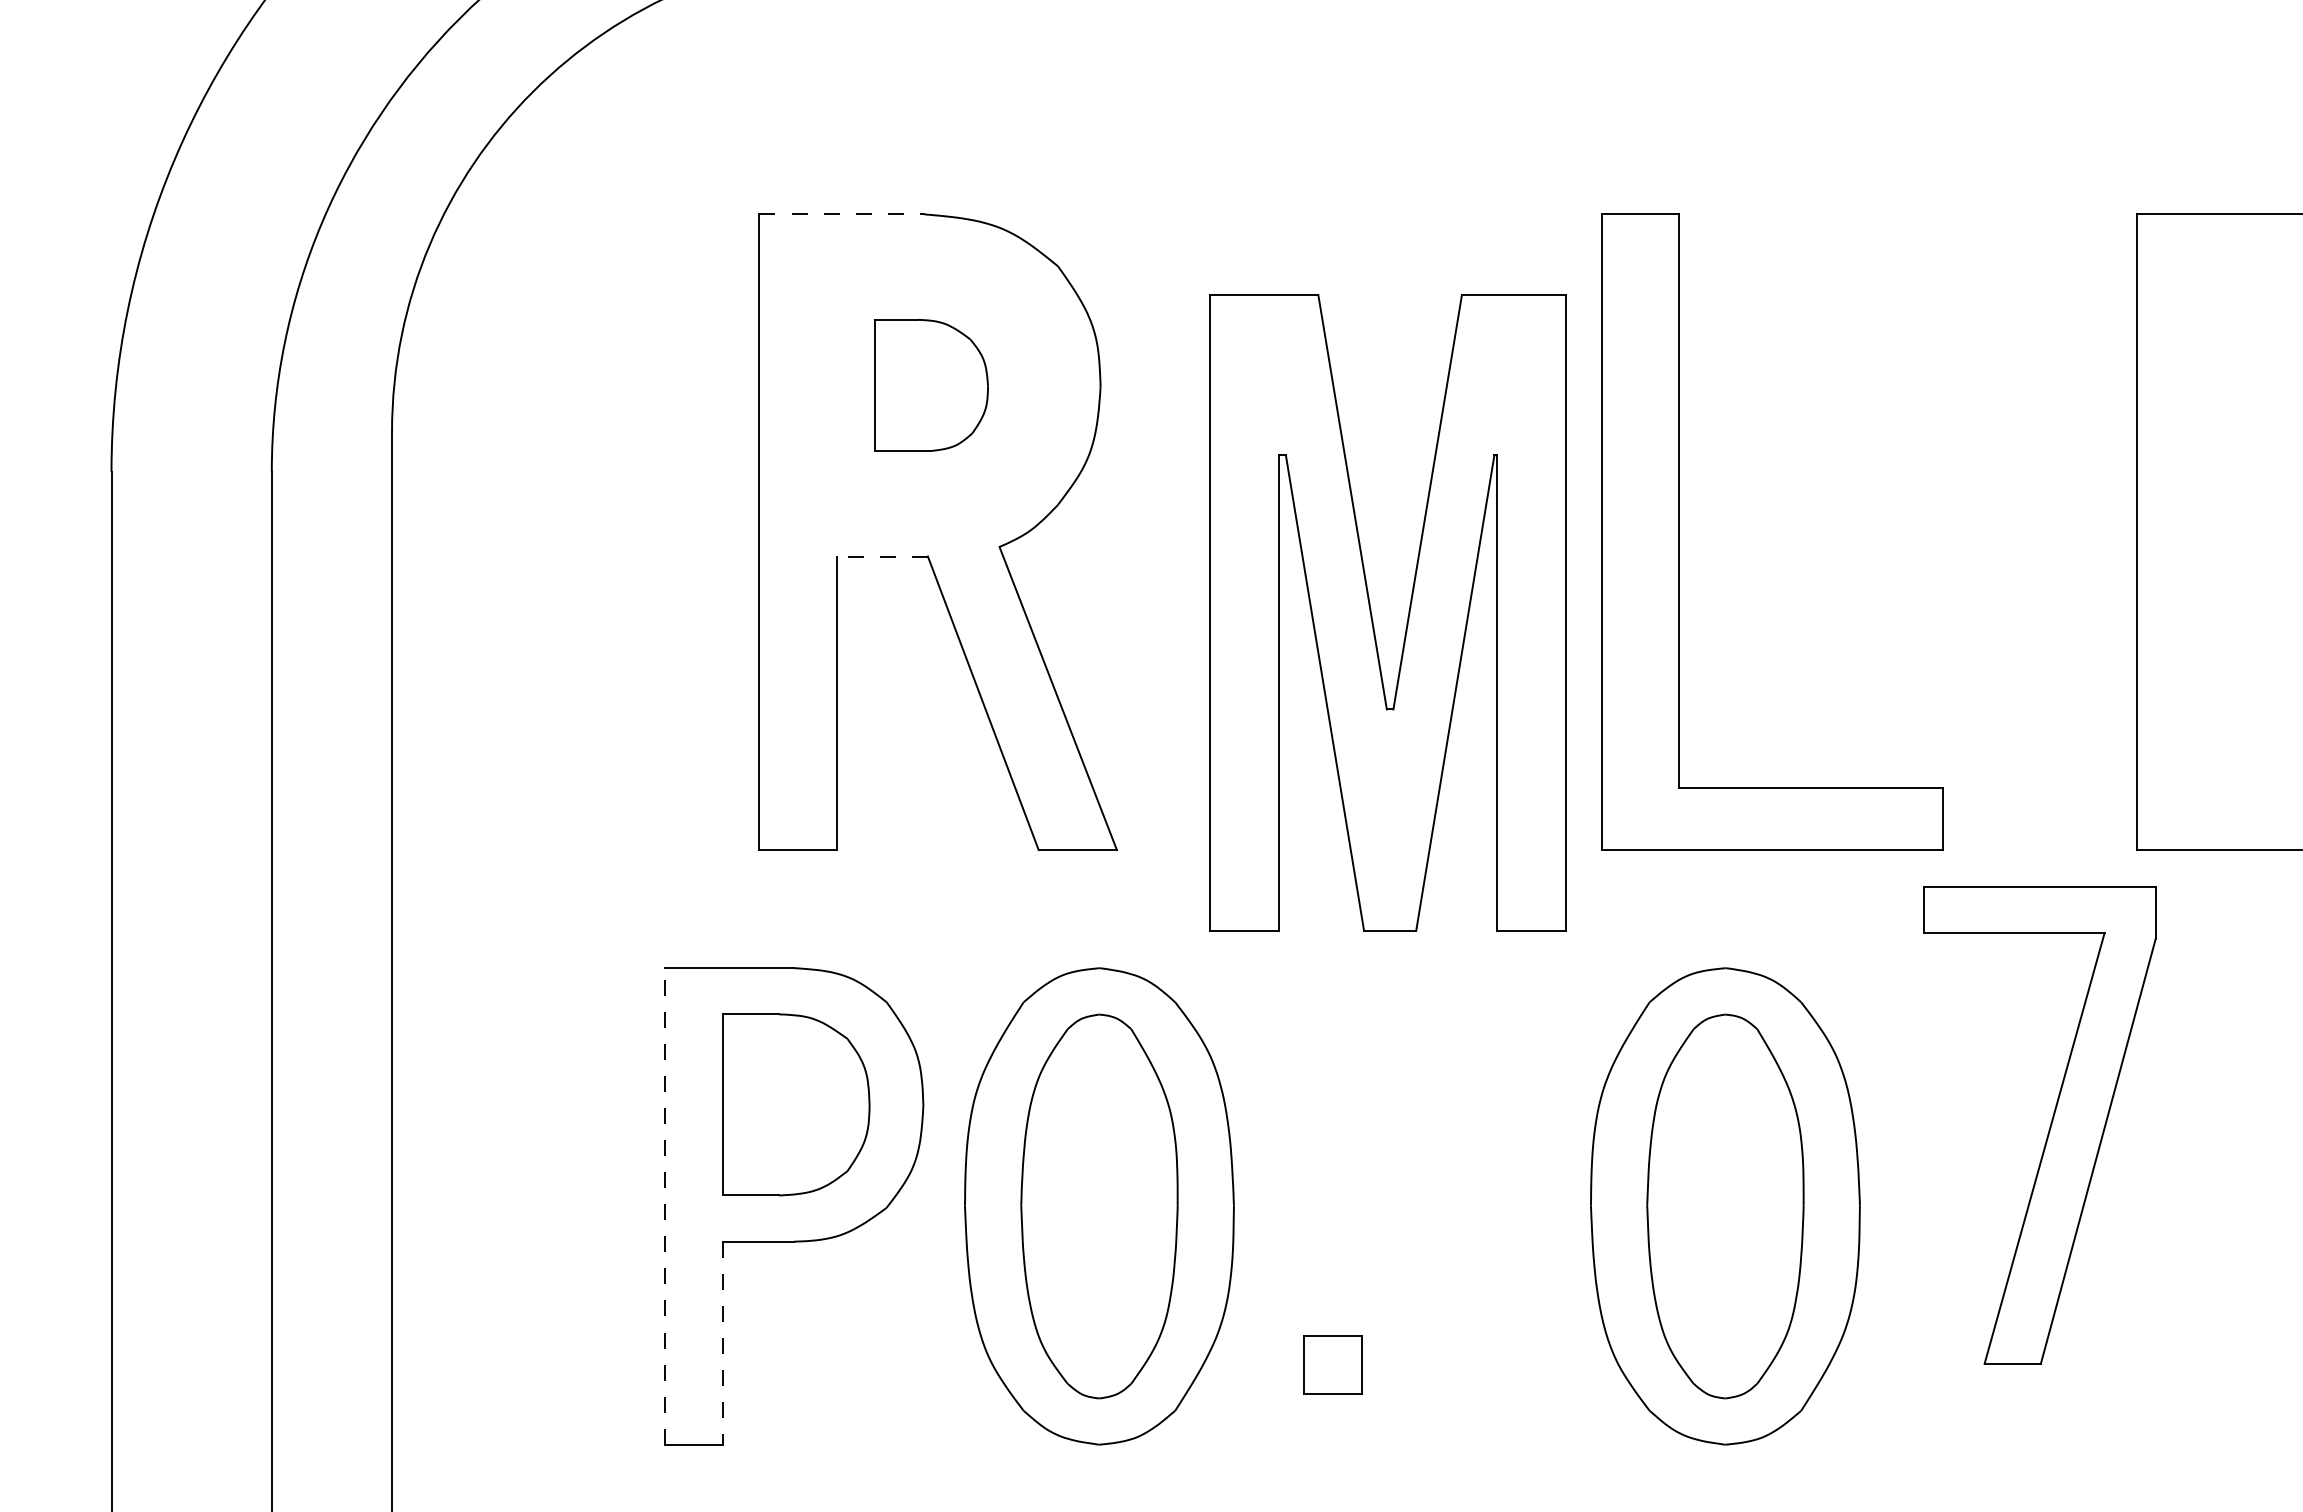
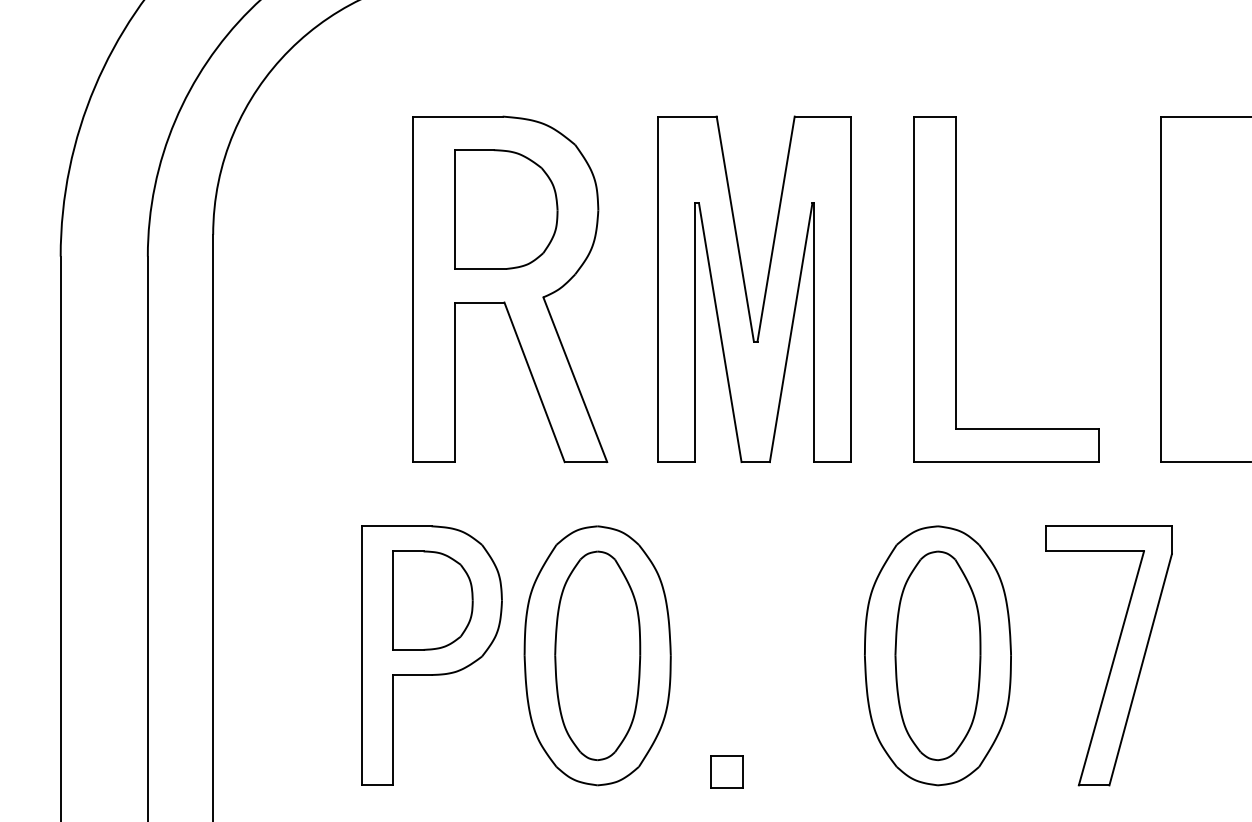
line: (841, 214) -> (457, 116), dashed -> solid
part: (931, 385) -> (506, 209), size x1.67
part: (1680, 532) -> (956, 289), moved
line: (881, 556) -> (479, 302), dashed -> solid
part: (1373, 611) -> (746, 288), moved
part: (2039, 1124) -> (1108, 655), moved
line: (664, 1205) -> (361, 655), dashed -> solid
line: (723, 1343) -> (393, 730), dashed -> solid
part: (1332, 1364) -> (726, 771), moved

